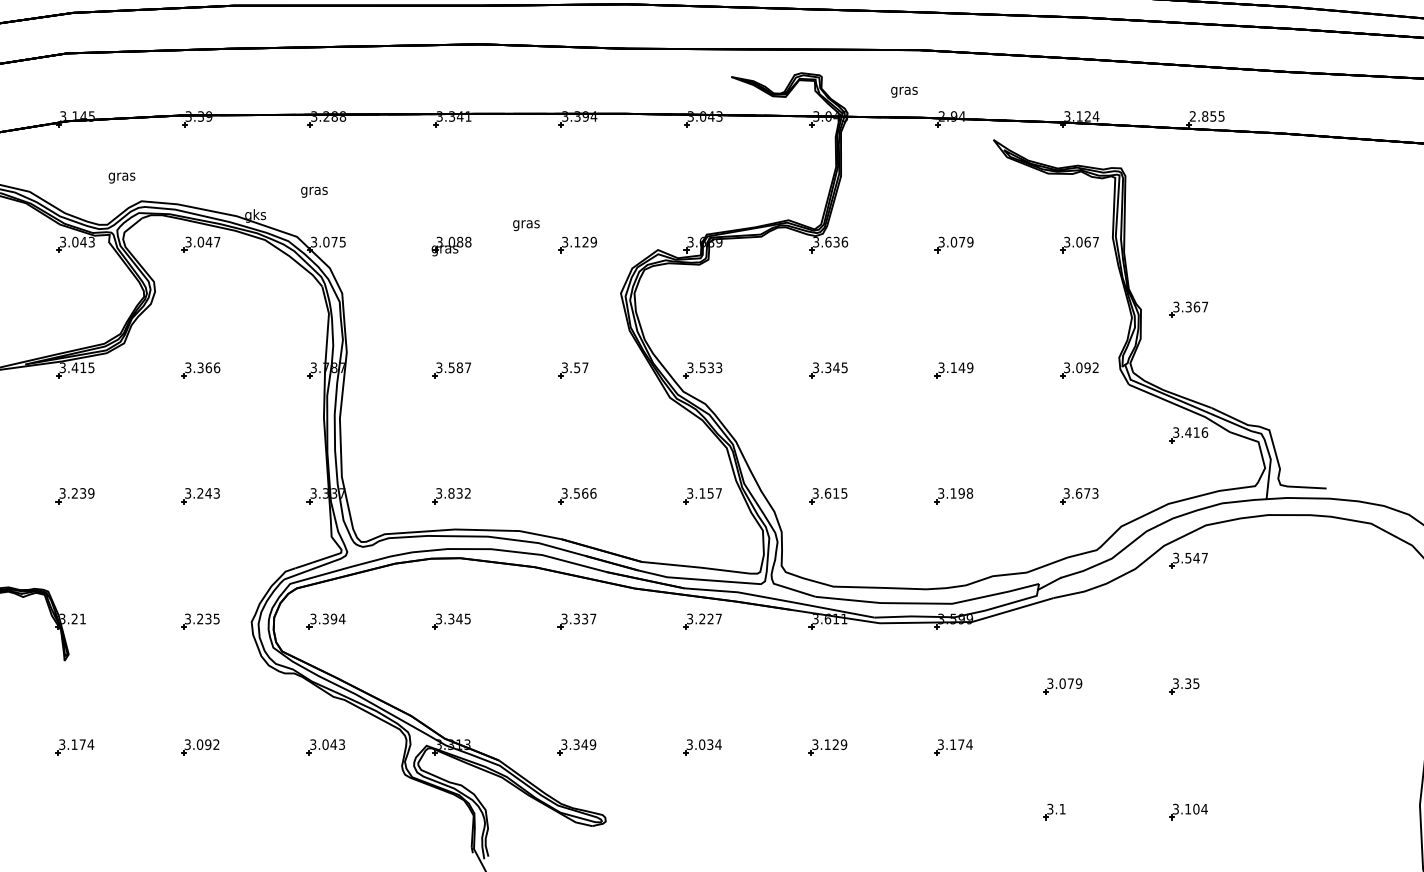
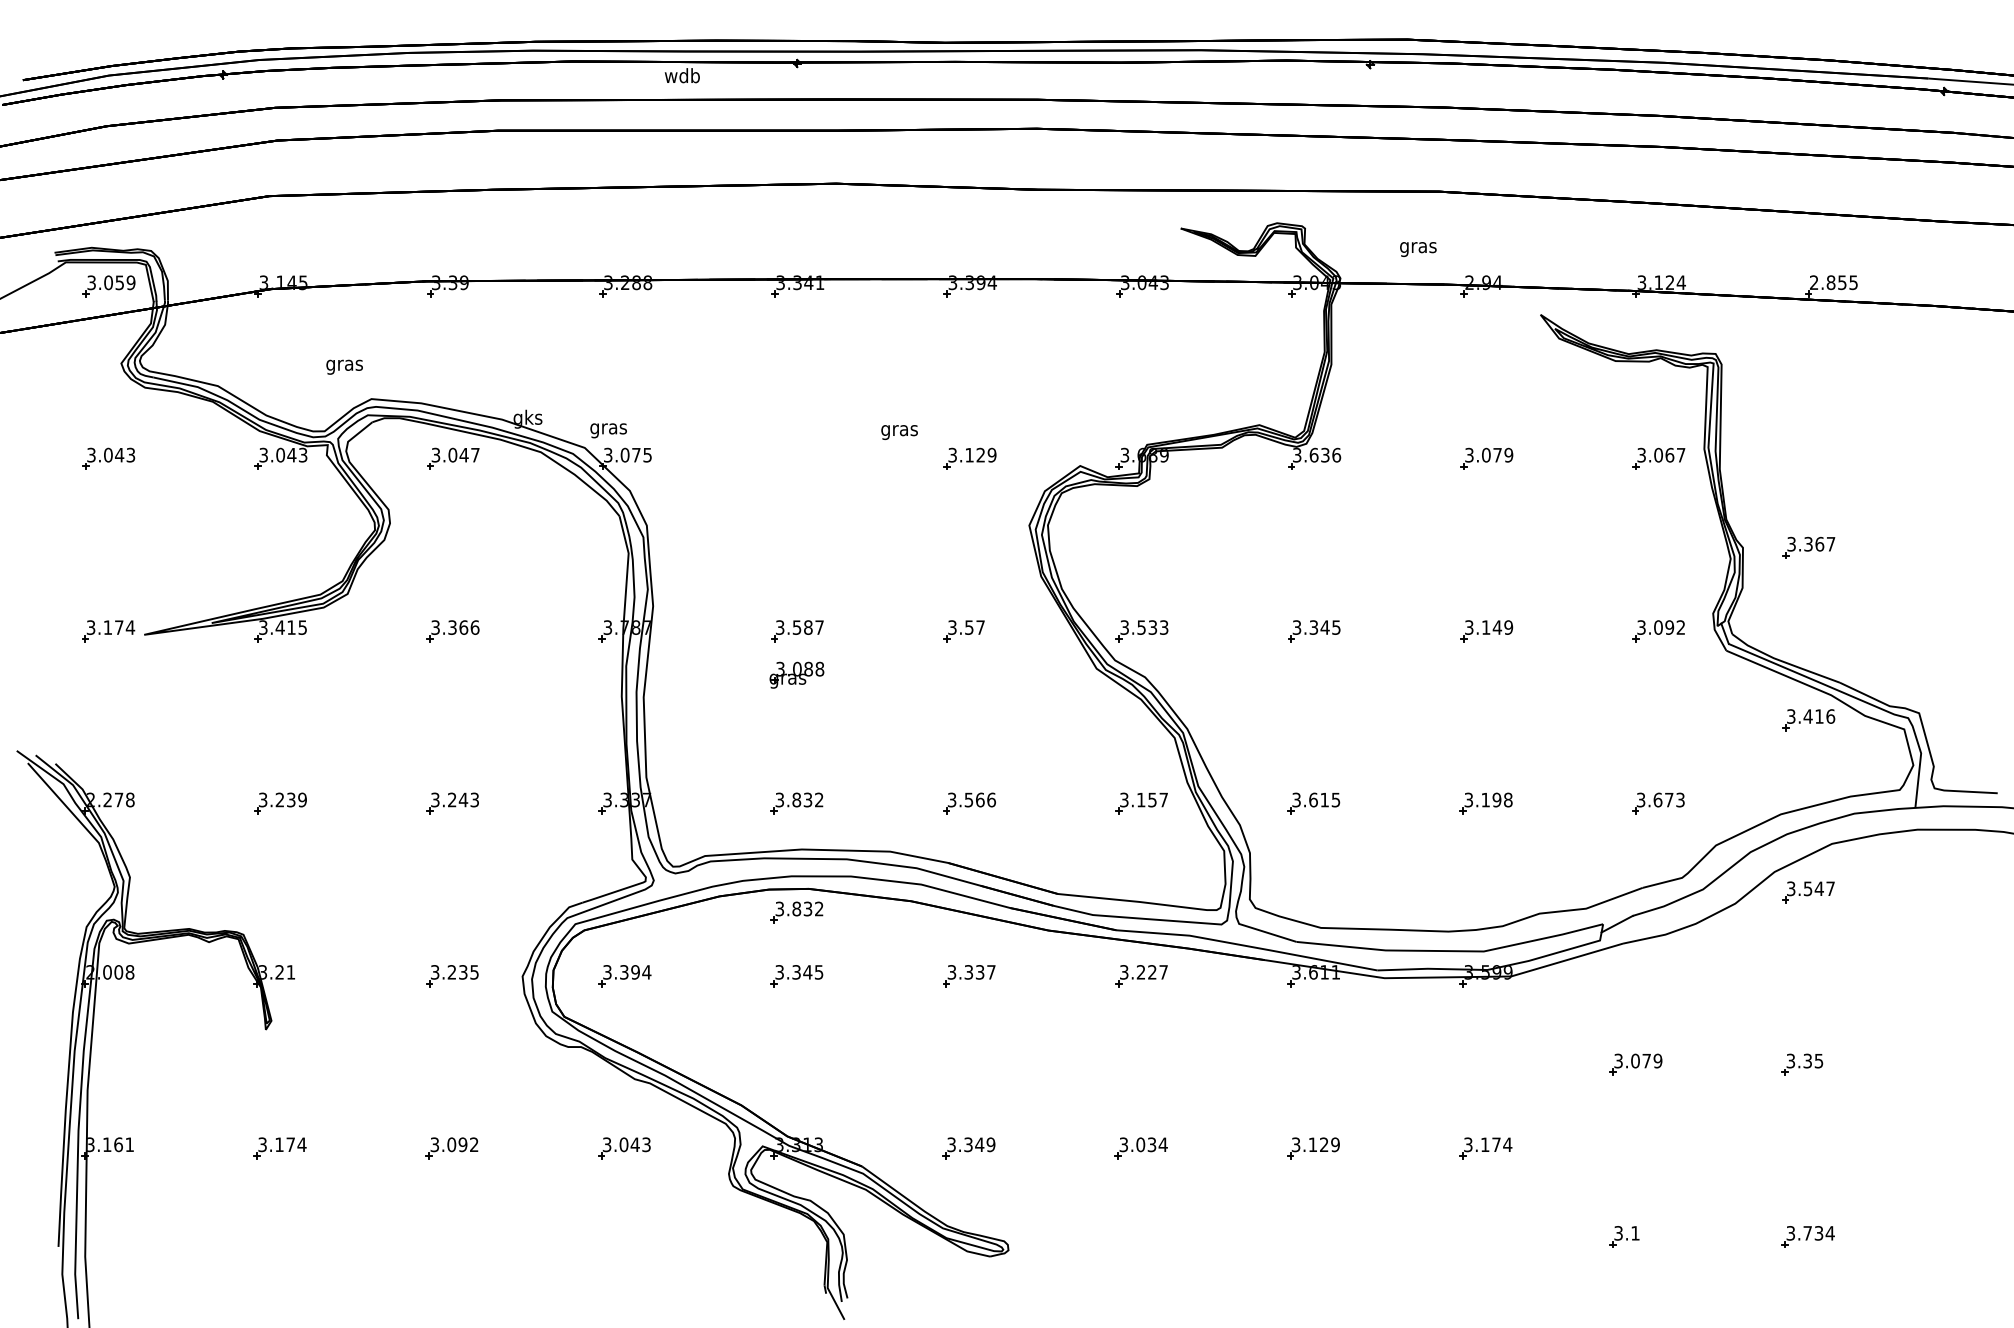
text: (314, 192) -> (608, 430), moved
part: (451, 246) -> (796, 674), moved
part: (451, 575) -> (796, 912), added
text: (1192, 809) -> (1813, 1233), 3.104 -> 3.734

